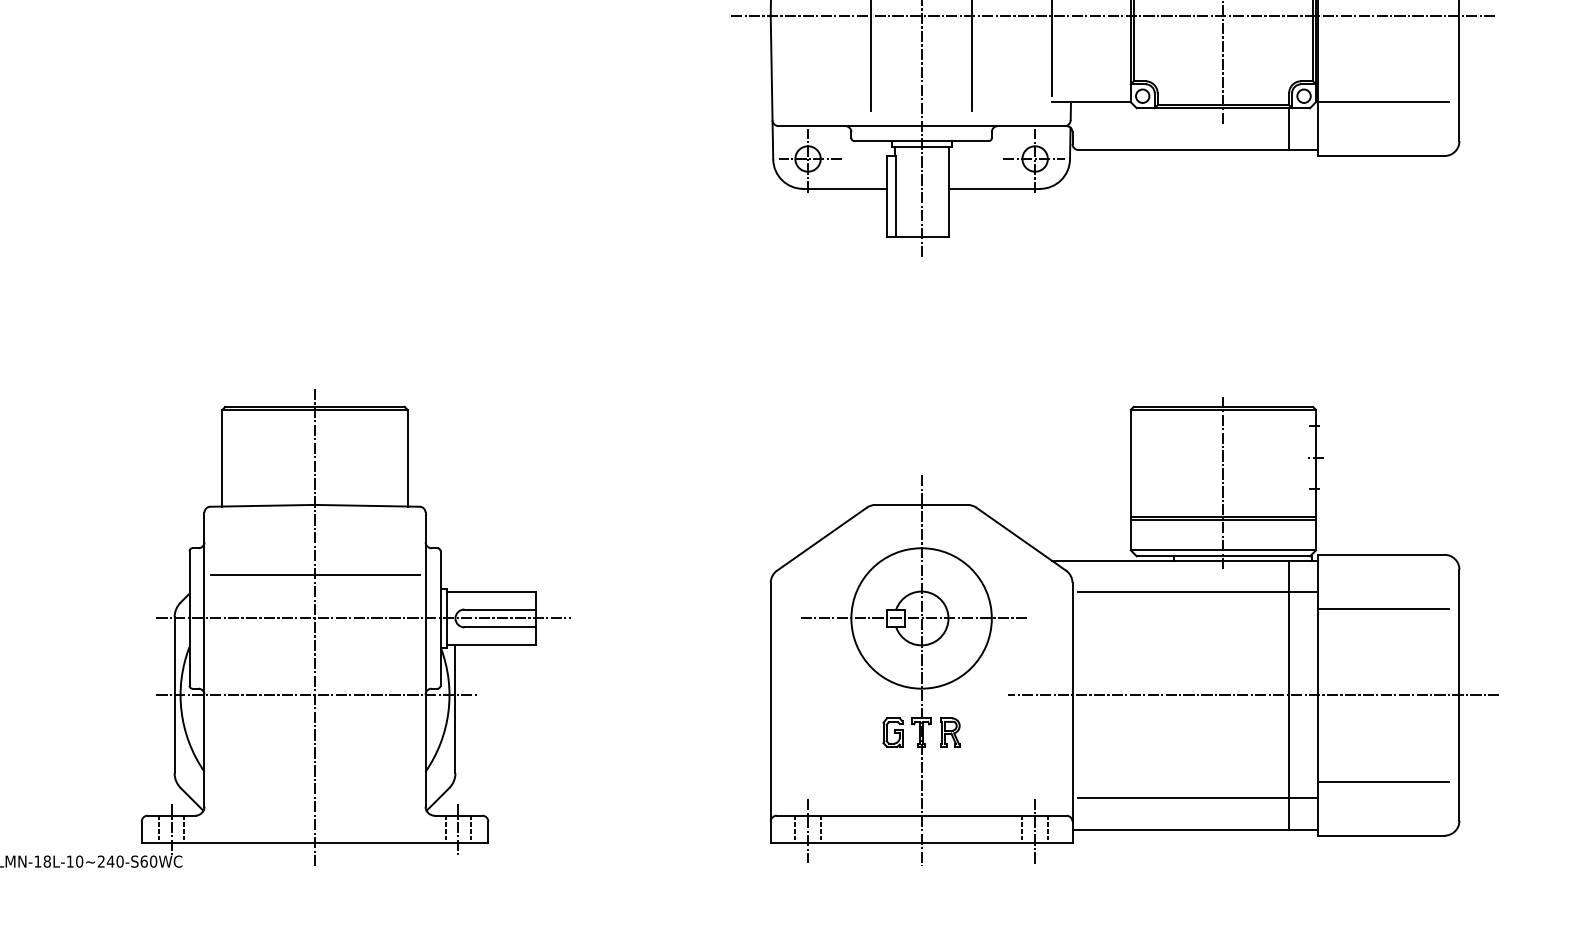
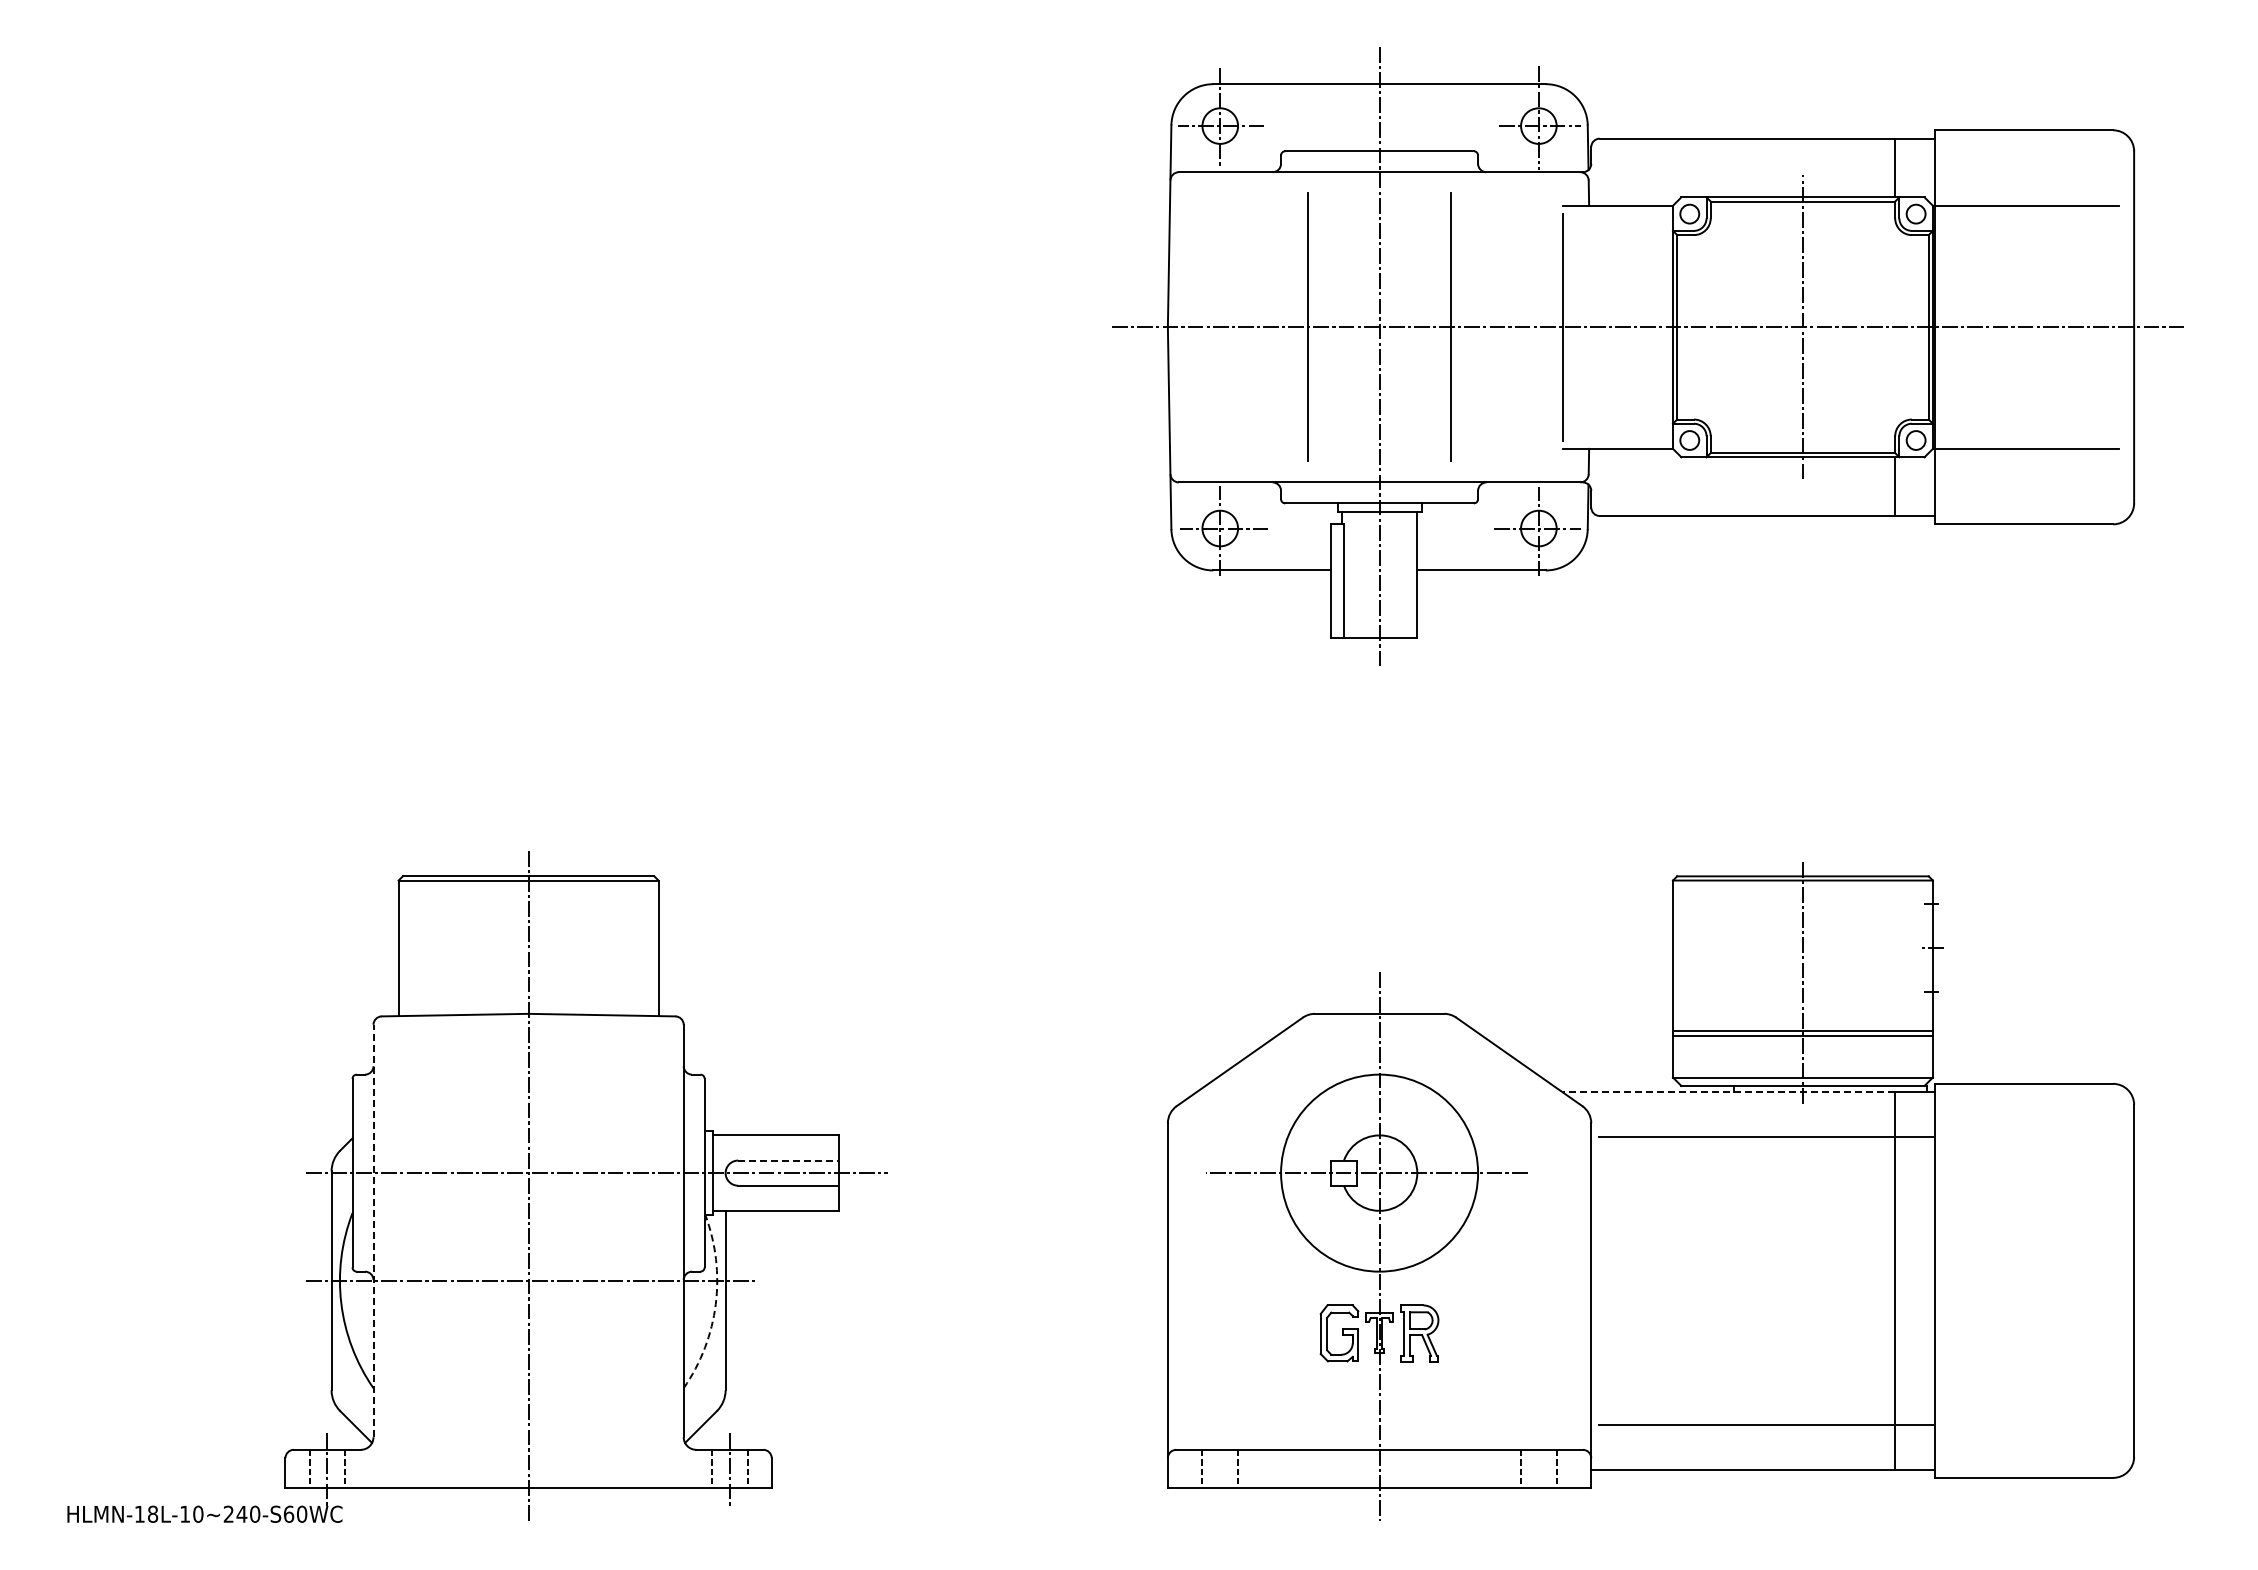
line: (1170, 560) -> (1728, 1092), solid -> dashed
line: (314, 575) -> (528, 1112), removed
line: (1383, 608) -> (2027, 1159), removed
line: (501, 609) -> (789, 1160), solid -> dashed
line: (204, 659) -> (373, 1230), solid -> dashed
line: (1253, 694) -> (1845, 1280), removed
arc: (448, 712) -> (715, 1304), solid -> dashed
part: (893, 732) -> (1339, 1333), size x1.4
part: (950, 732) -> (1419, 1332), size x1.4
line: (1383, 781) -> (2027, 1402), removed
line: (808, 830) -> (1220, 1470), removed
line: (1034, 831) -> (1538, 1471), removed

